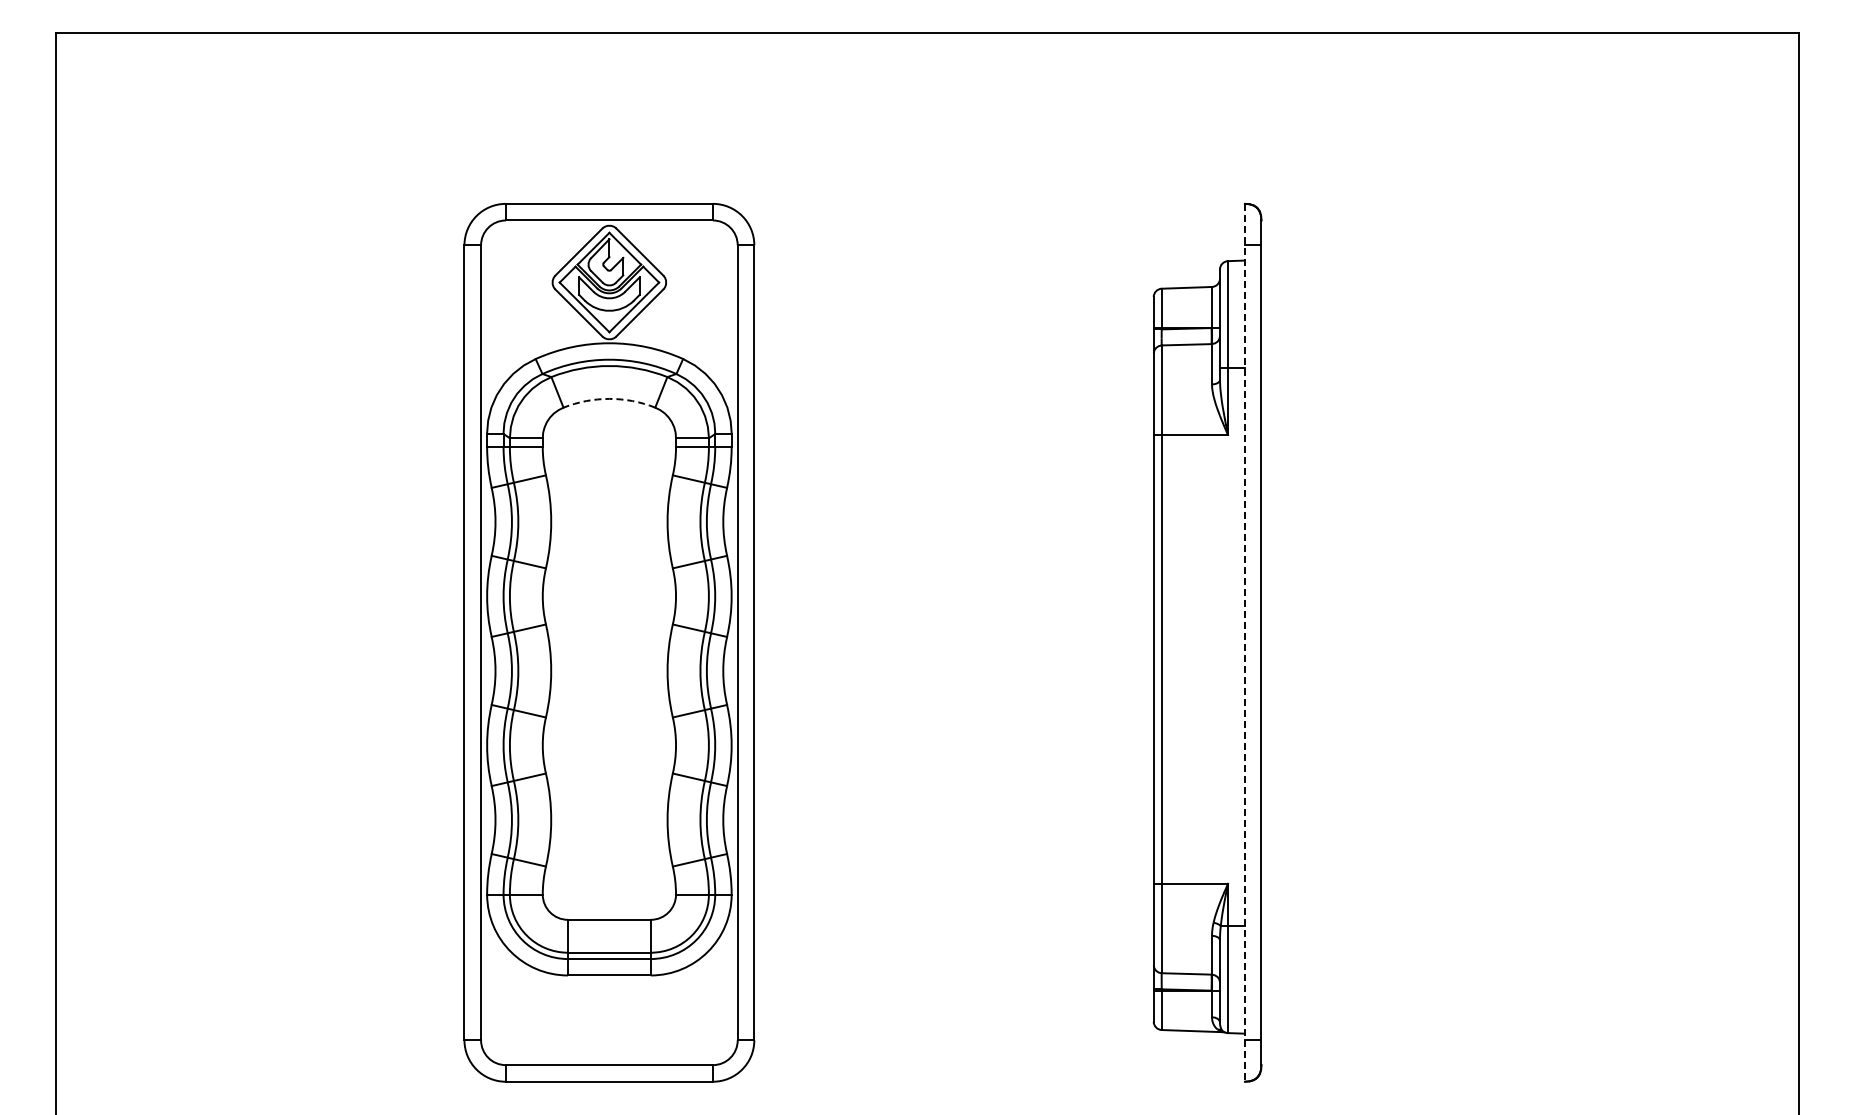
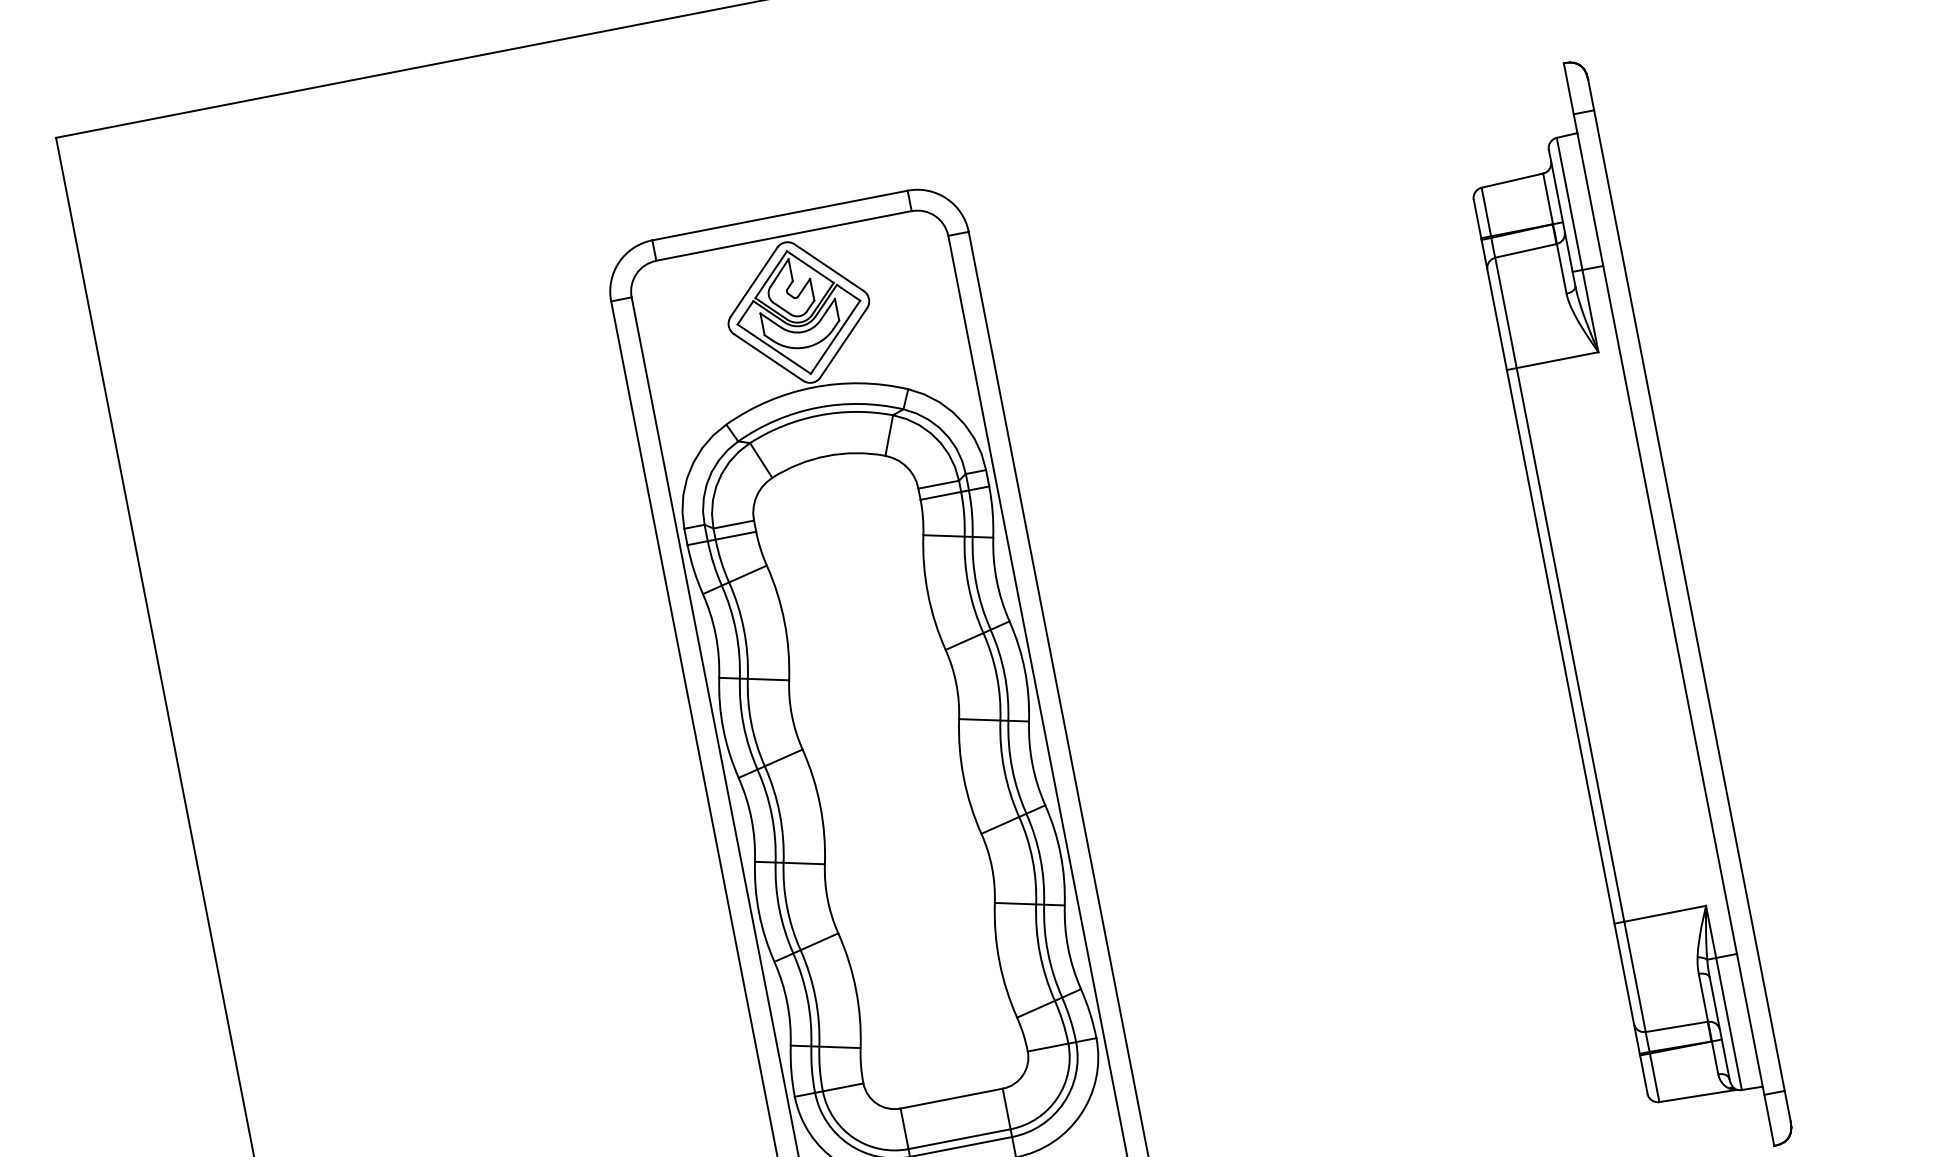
arc: (609, 398) -> (826, 455), dashed -> solid
line: (1244, 642) -> (1668, 604), dashed -> solid

